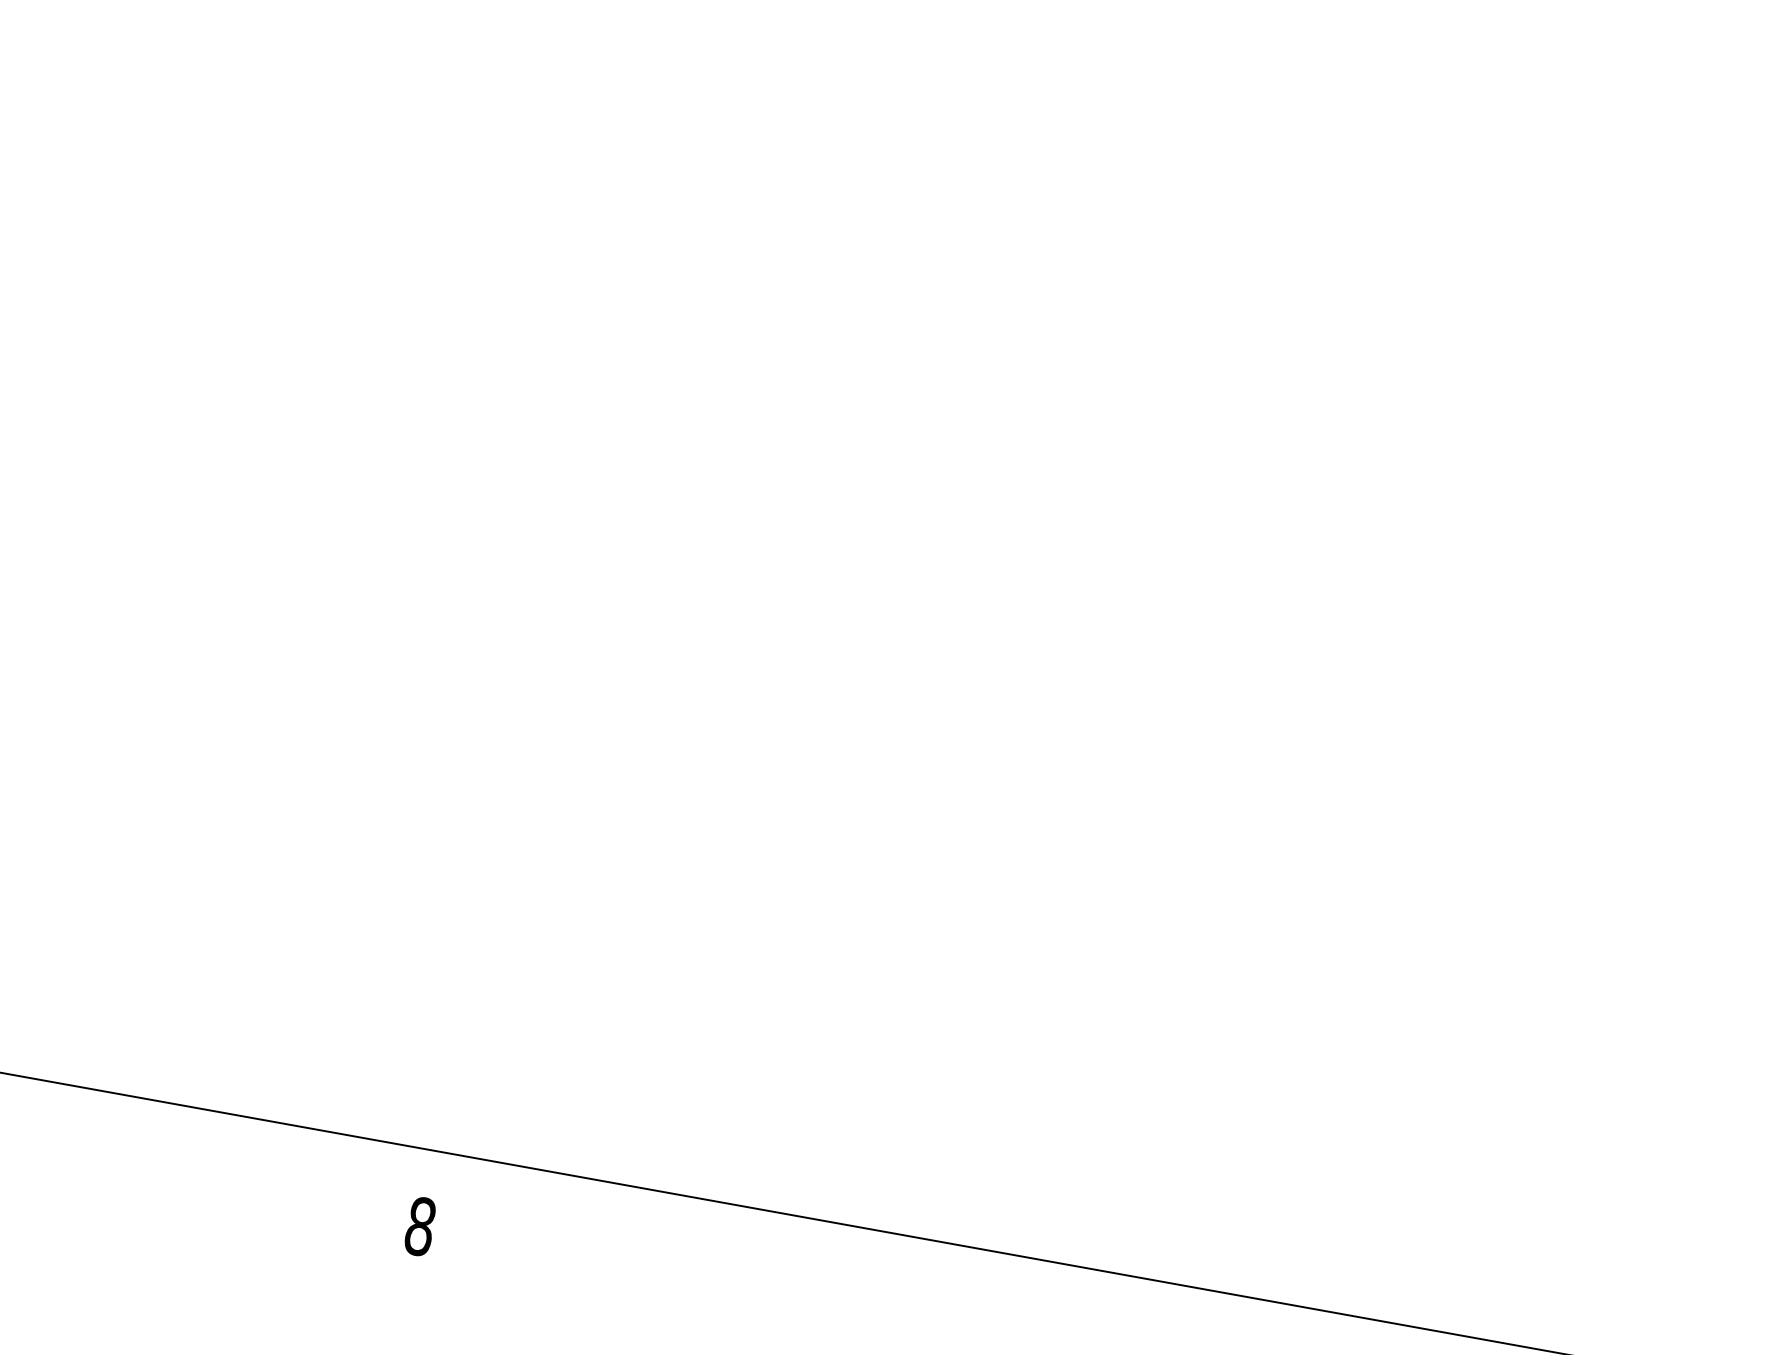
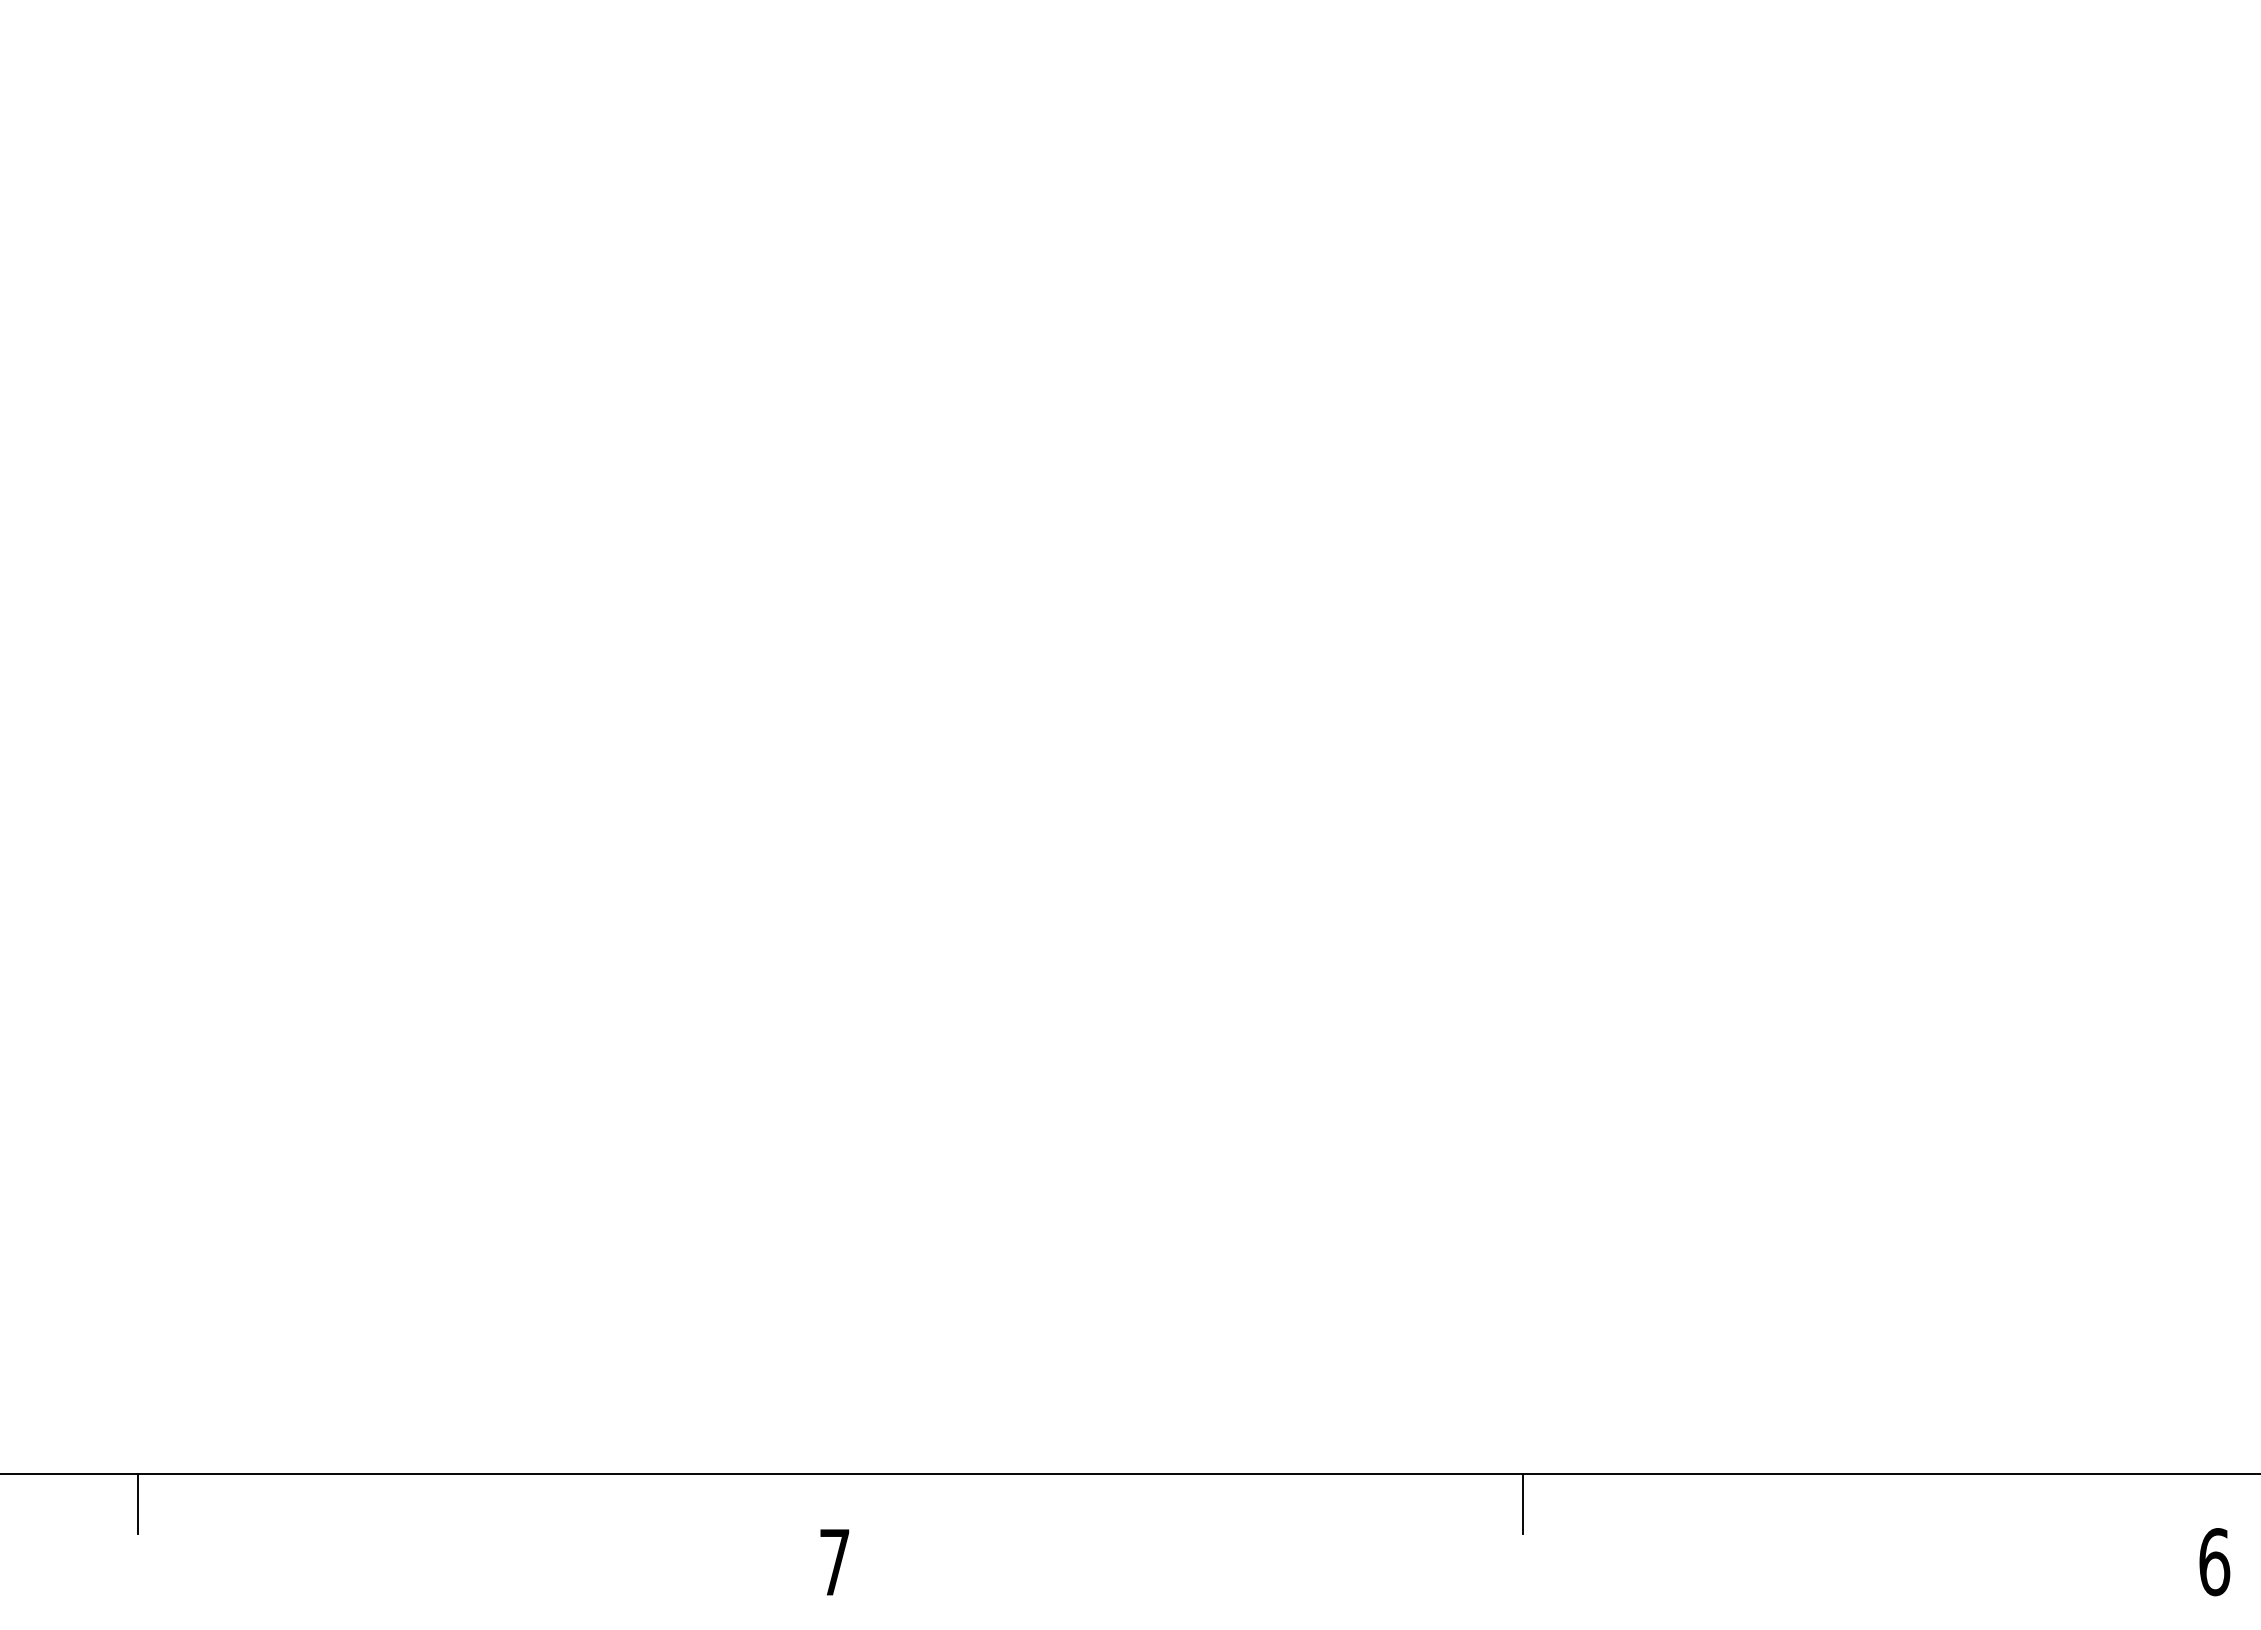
text: (420, 1226) -> (834, 1562), 8 -> 7
line: (1020, 1282) -> (1523, 1503), added

